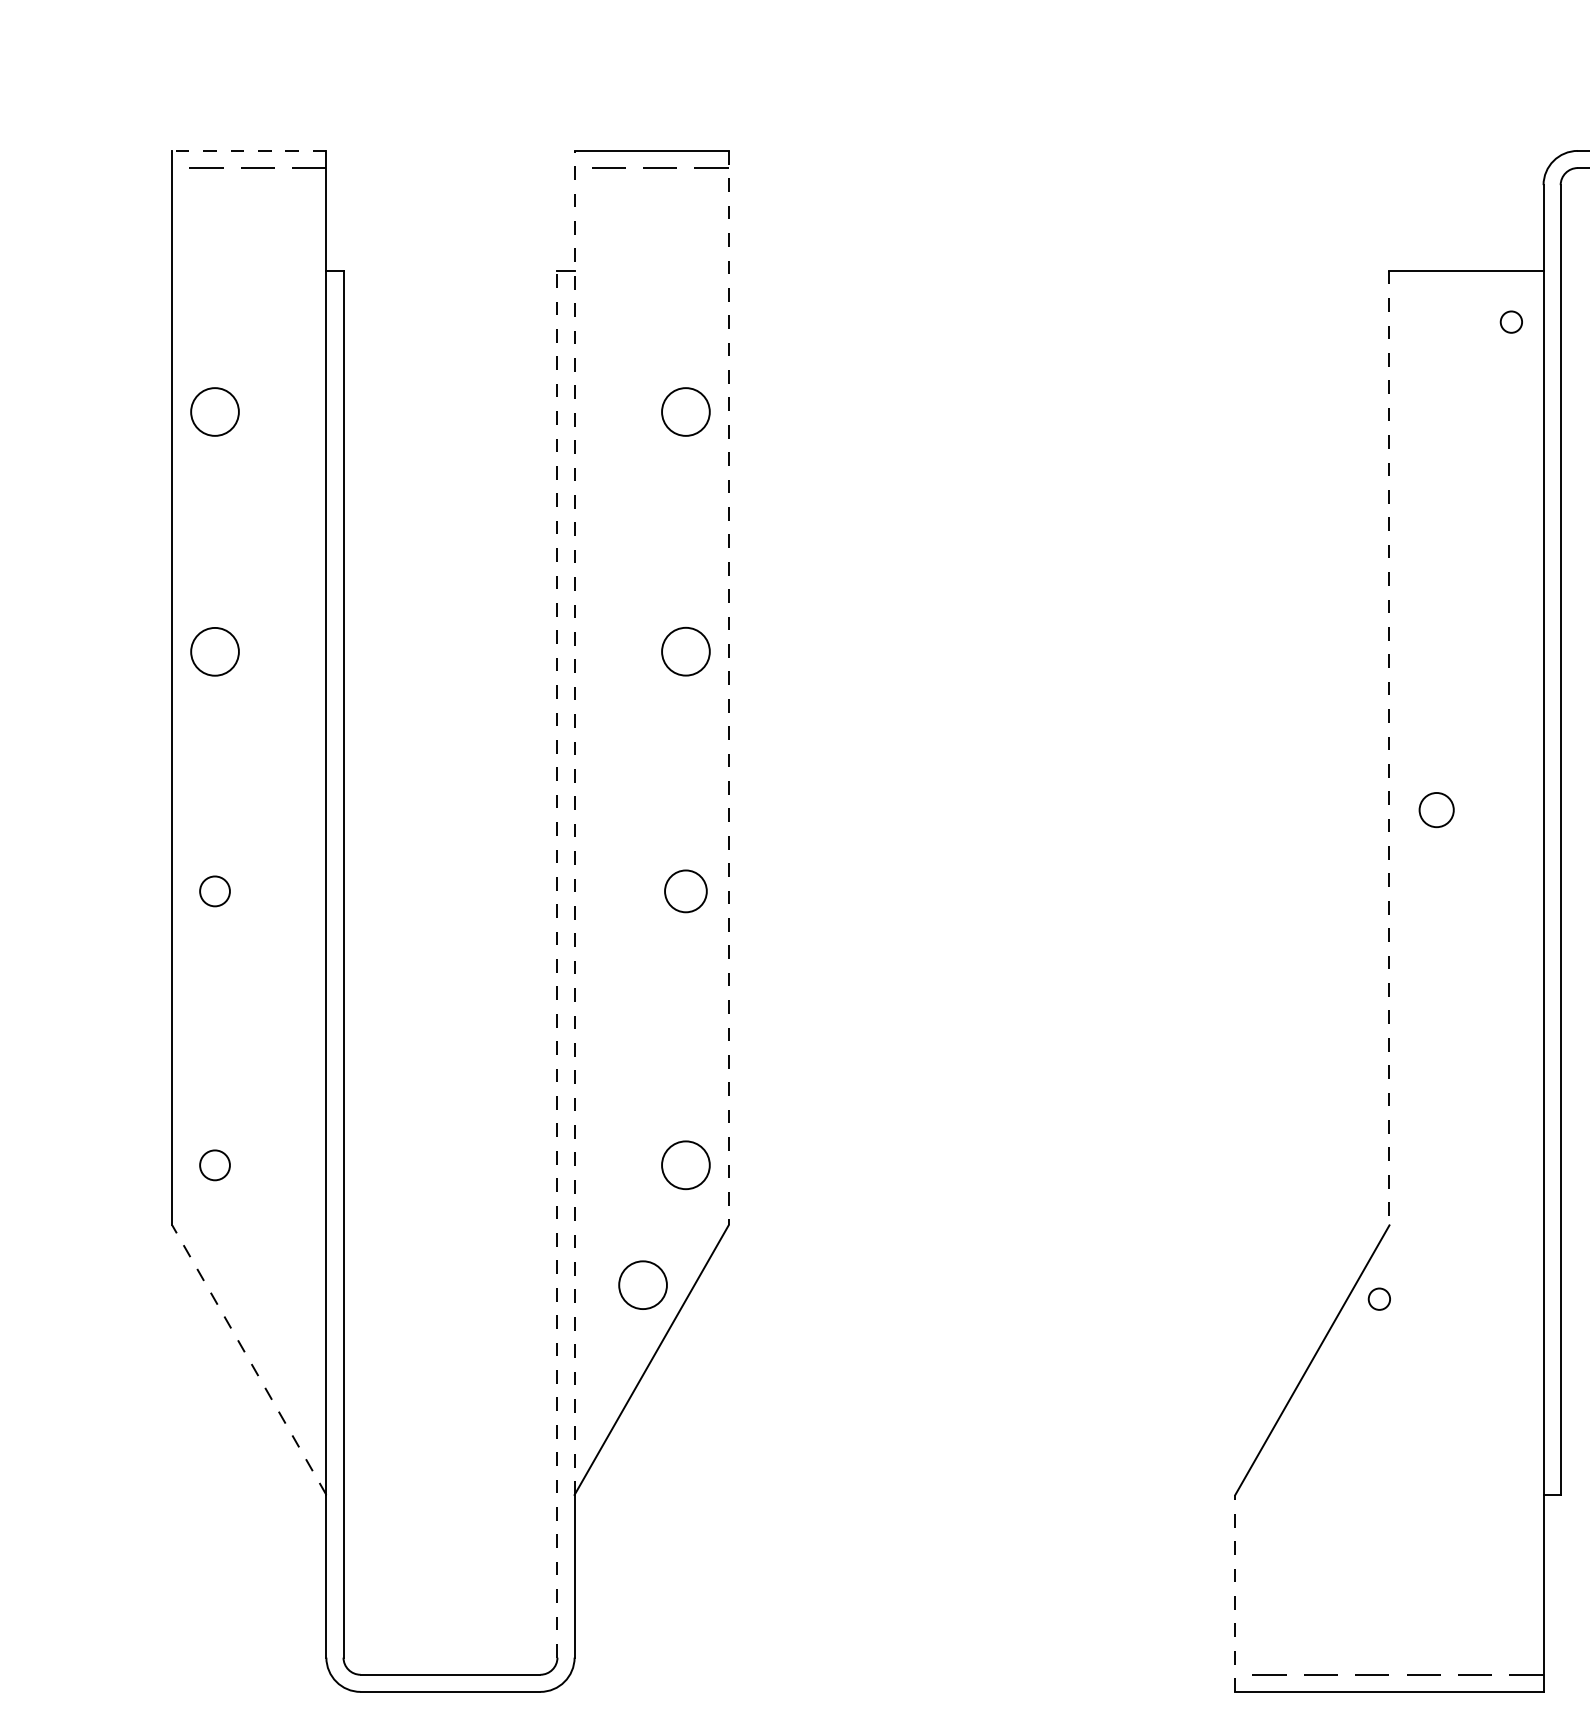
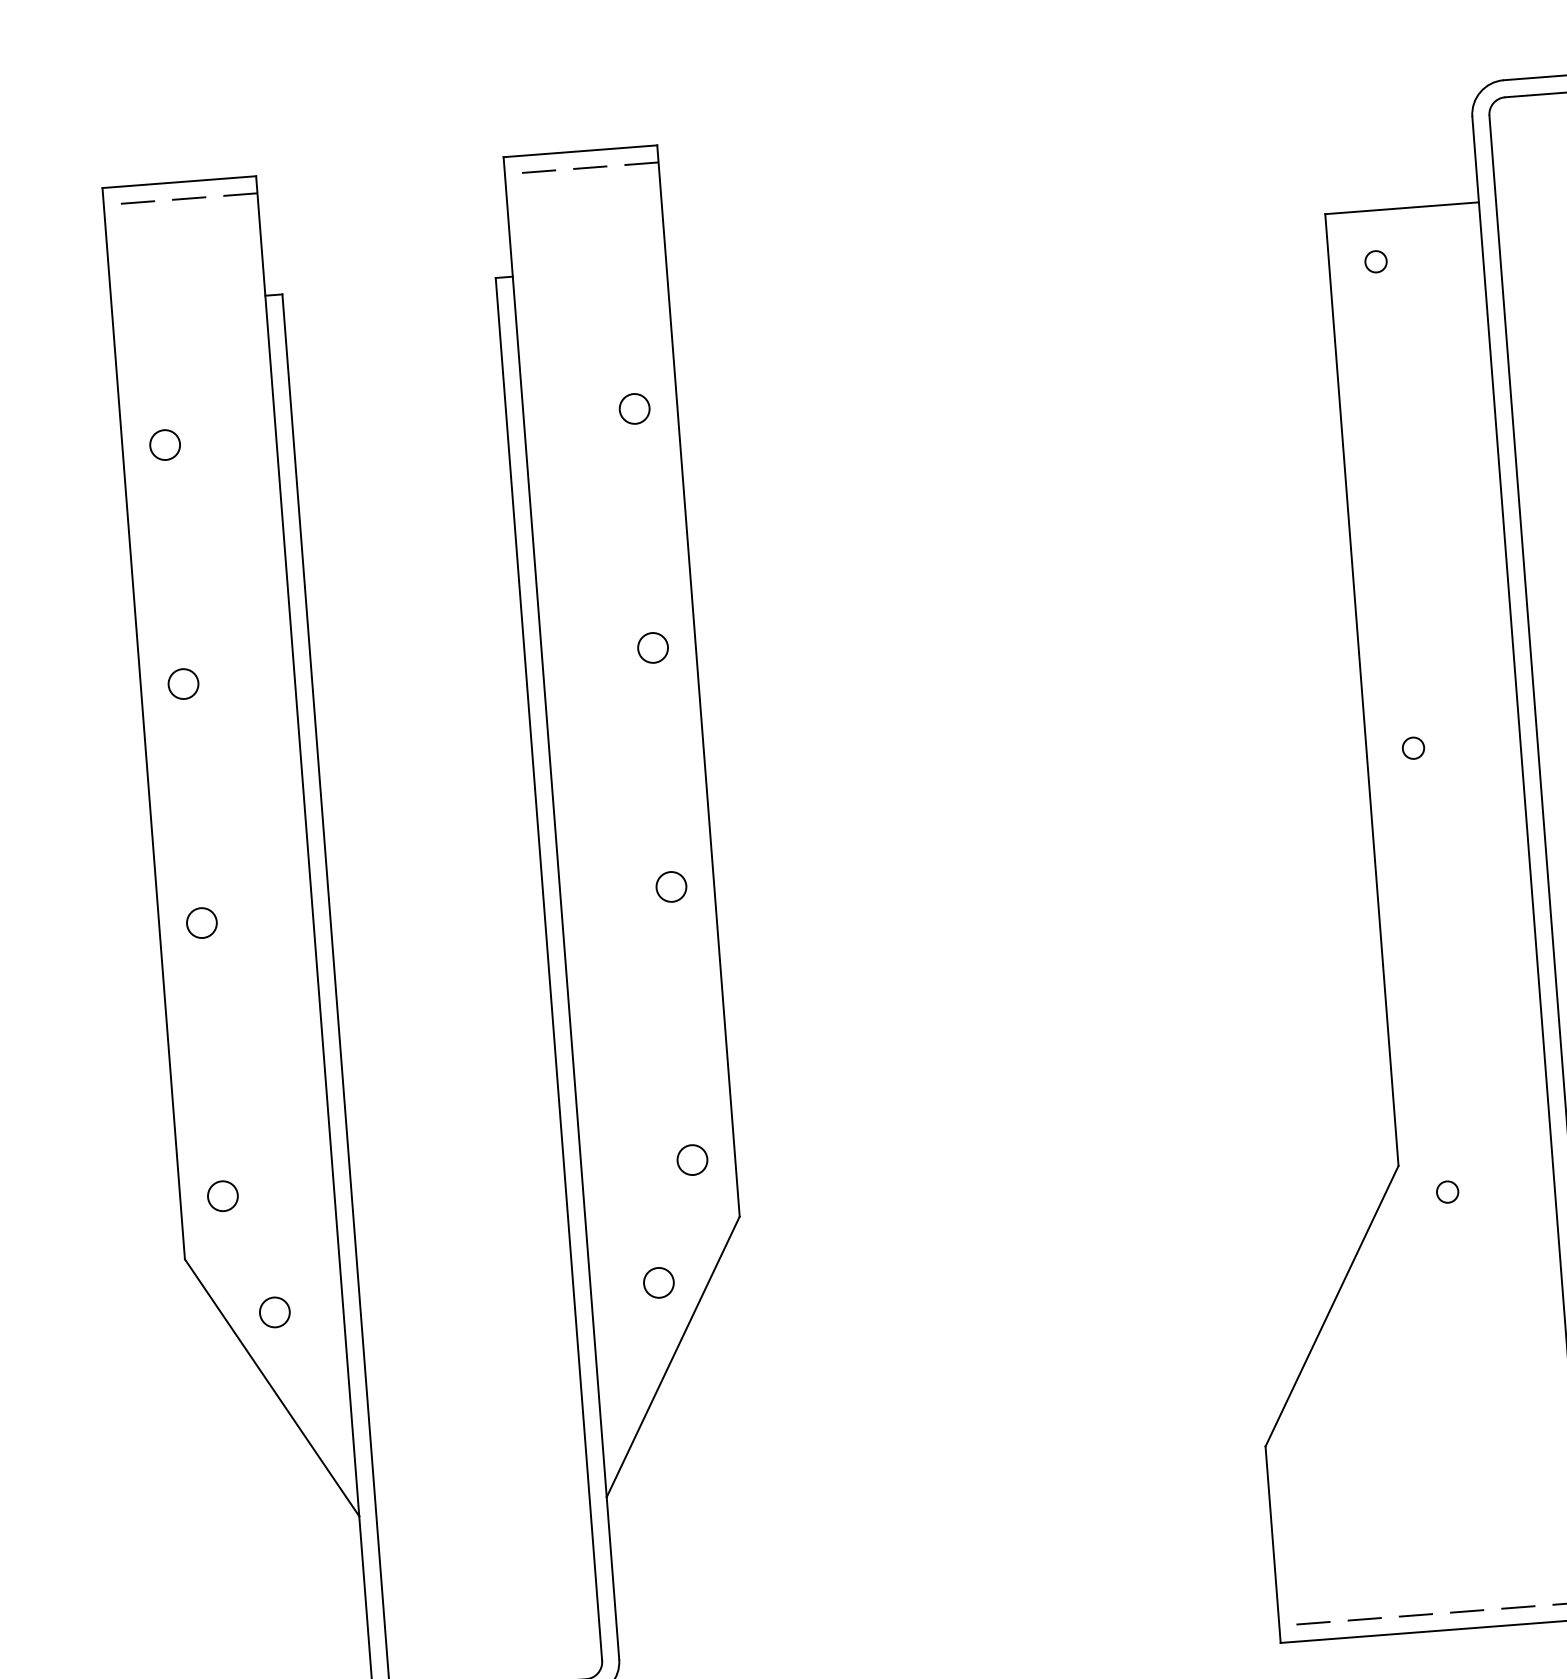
line: (248, 150) -> (178, 181), dashed -> solid
circle: (1510, 321) -> (1375, 261), moved
circle: (214, 411) -> (164, 444), size x0.62
circle: (685, 411) -> (634, 408), size x0.62
circle: (214, 651) -> (182, 683), size x0.62
circle: (685, 651) -> (652, 647), size x0.62
line: (728, 688) -> (698, 681), dashed -> solid
line: (1389, 748) -> (1361, 690), dashed -> solid
circle: (1435, 809) -> (1412, 747), size x0.62
line: (574, 822) -> (555, 826), dashed -> solid
circle: (685, 891) -> (671, 887), size x0.71
line: (557, 963) -> (548, 968), dashed -> solid
circle: (685, 1165) -> (692, 1160), size x0.62
circle: (257, 1284) -> (274, 1311), added
circle: (643, 1285) -> (659, 1283), size x0.62
circle: (1378, 1298) -> (1446, 1191), moved
line: (249, 1359) -> (272, 1387), dashed -> solid
line: (1235, 1592) -> (1273, 1543), dashed -> solid

